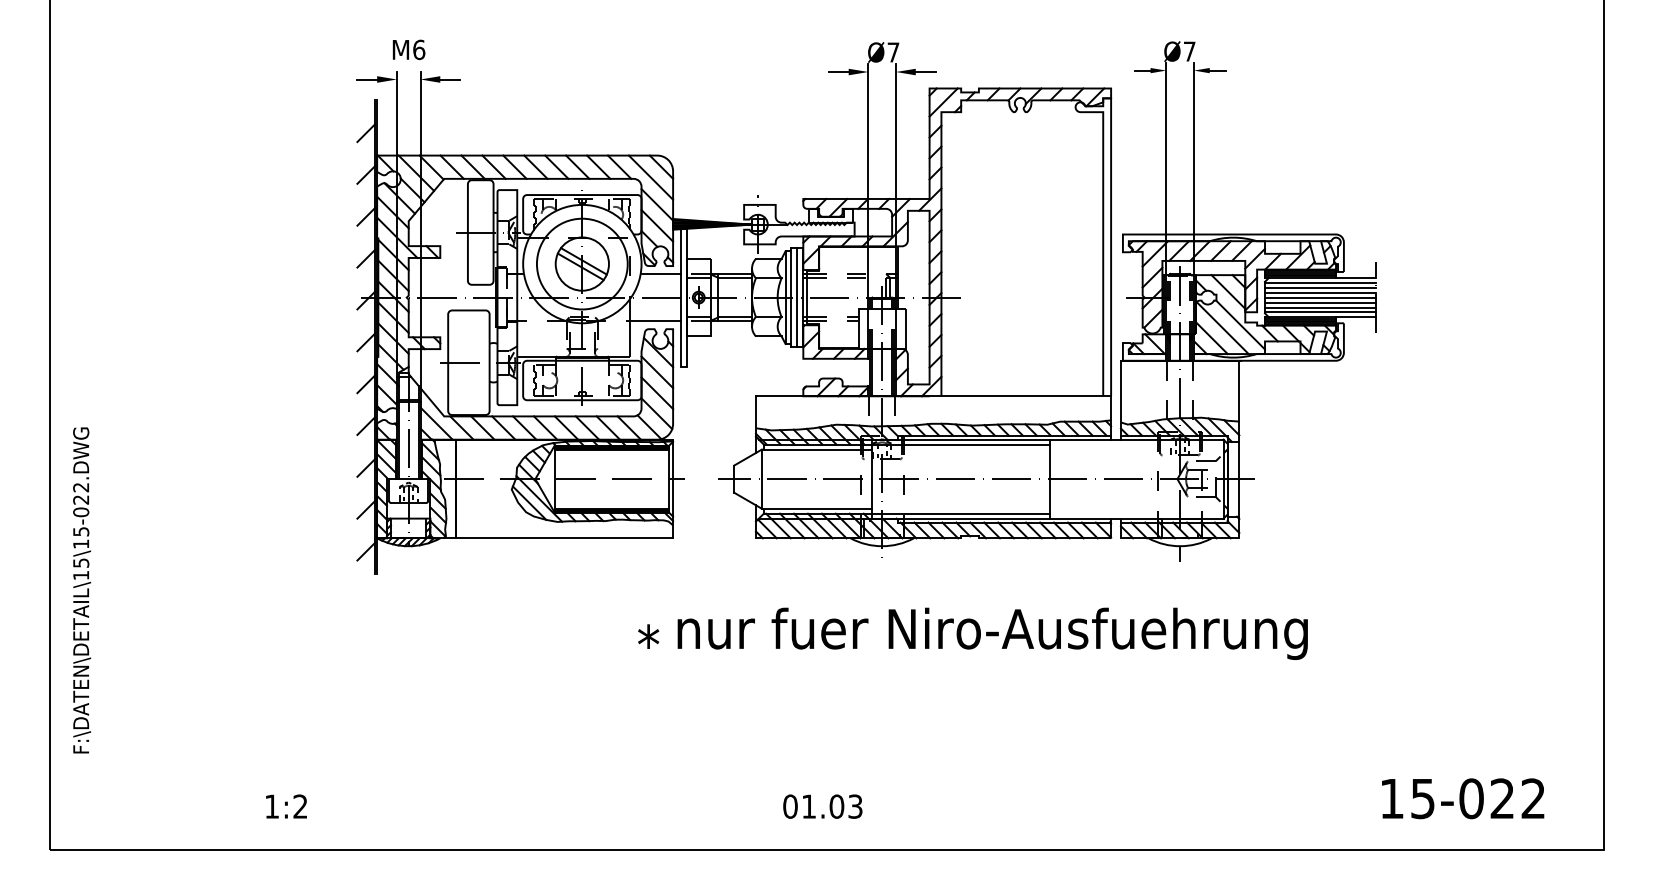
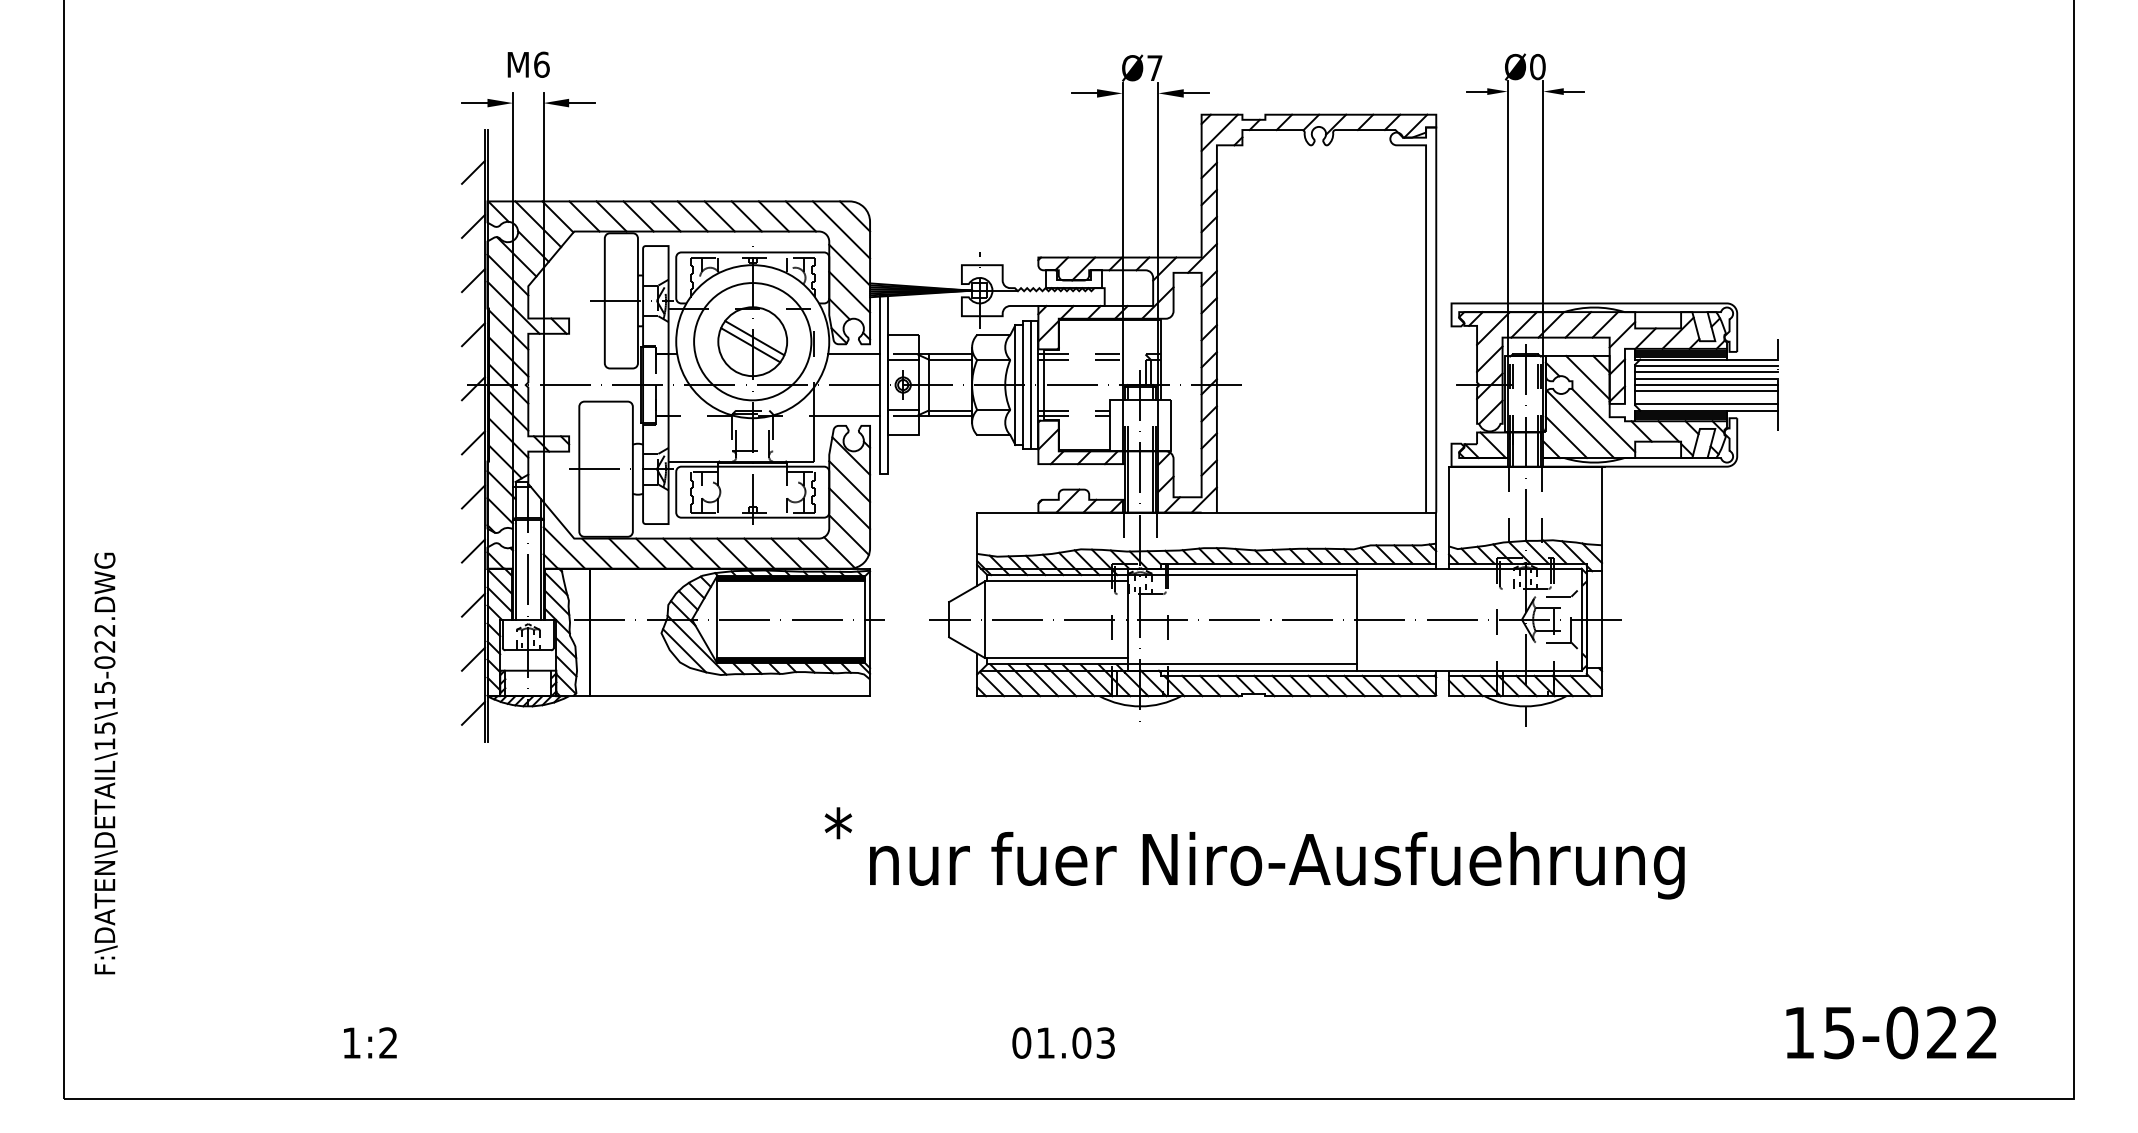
text: (1189, 51) -> (1537, 67), Ø7 -> Ø0
line: (1320, 307) -> (1706, 397), removed
text: (992, 633) -> (1277, 865), moved

